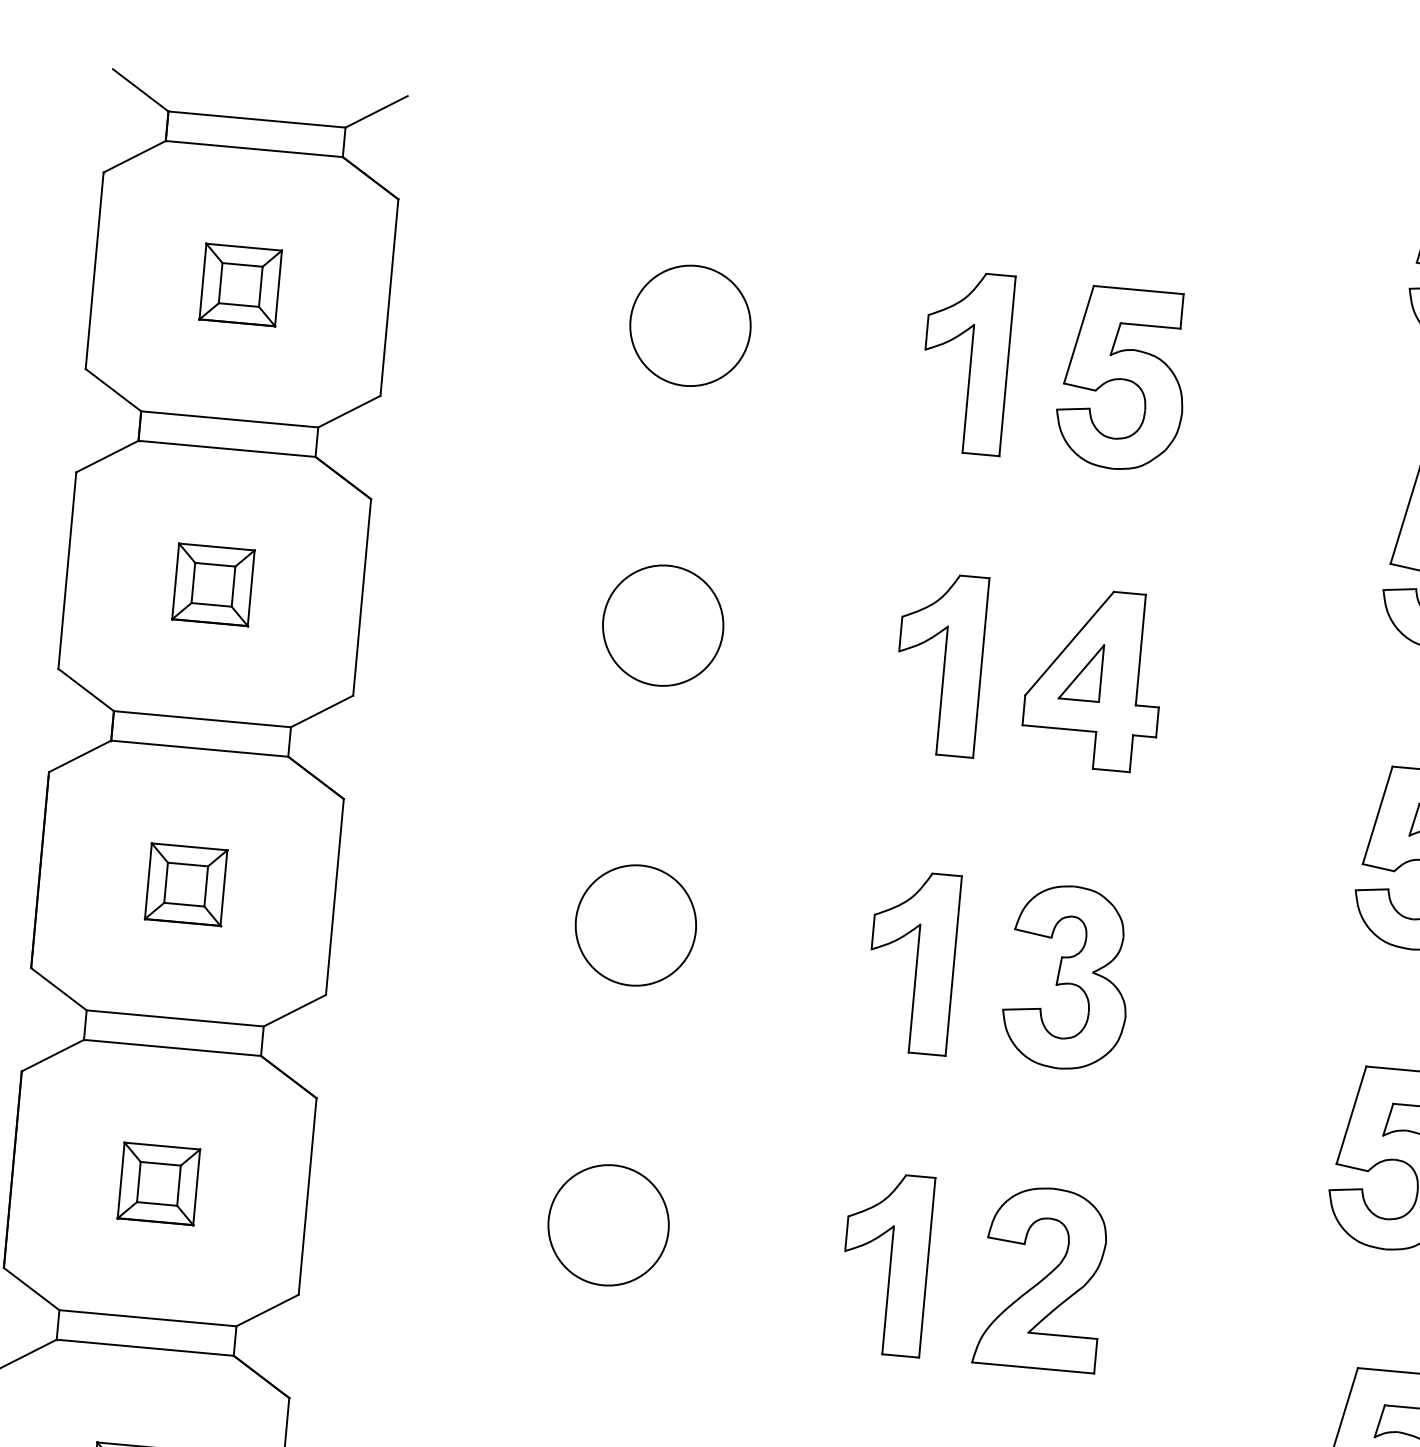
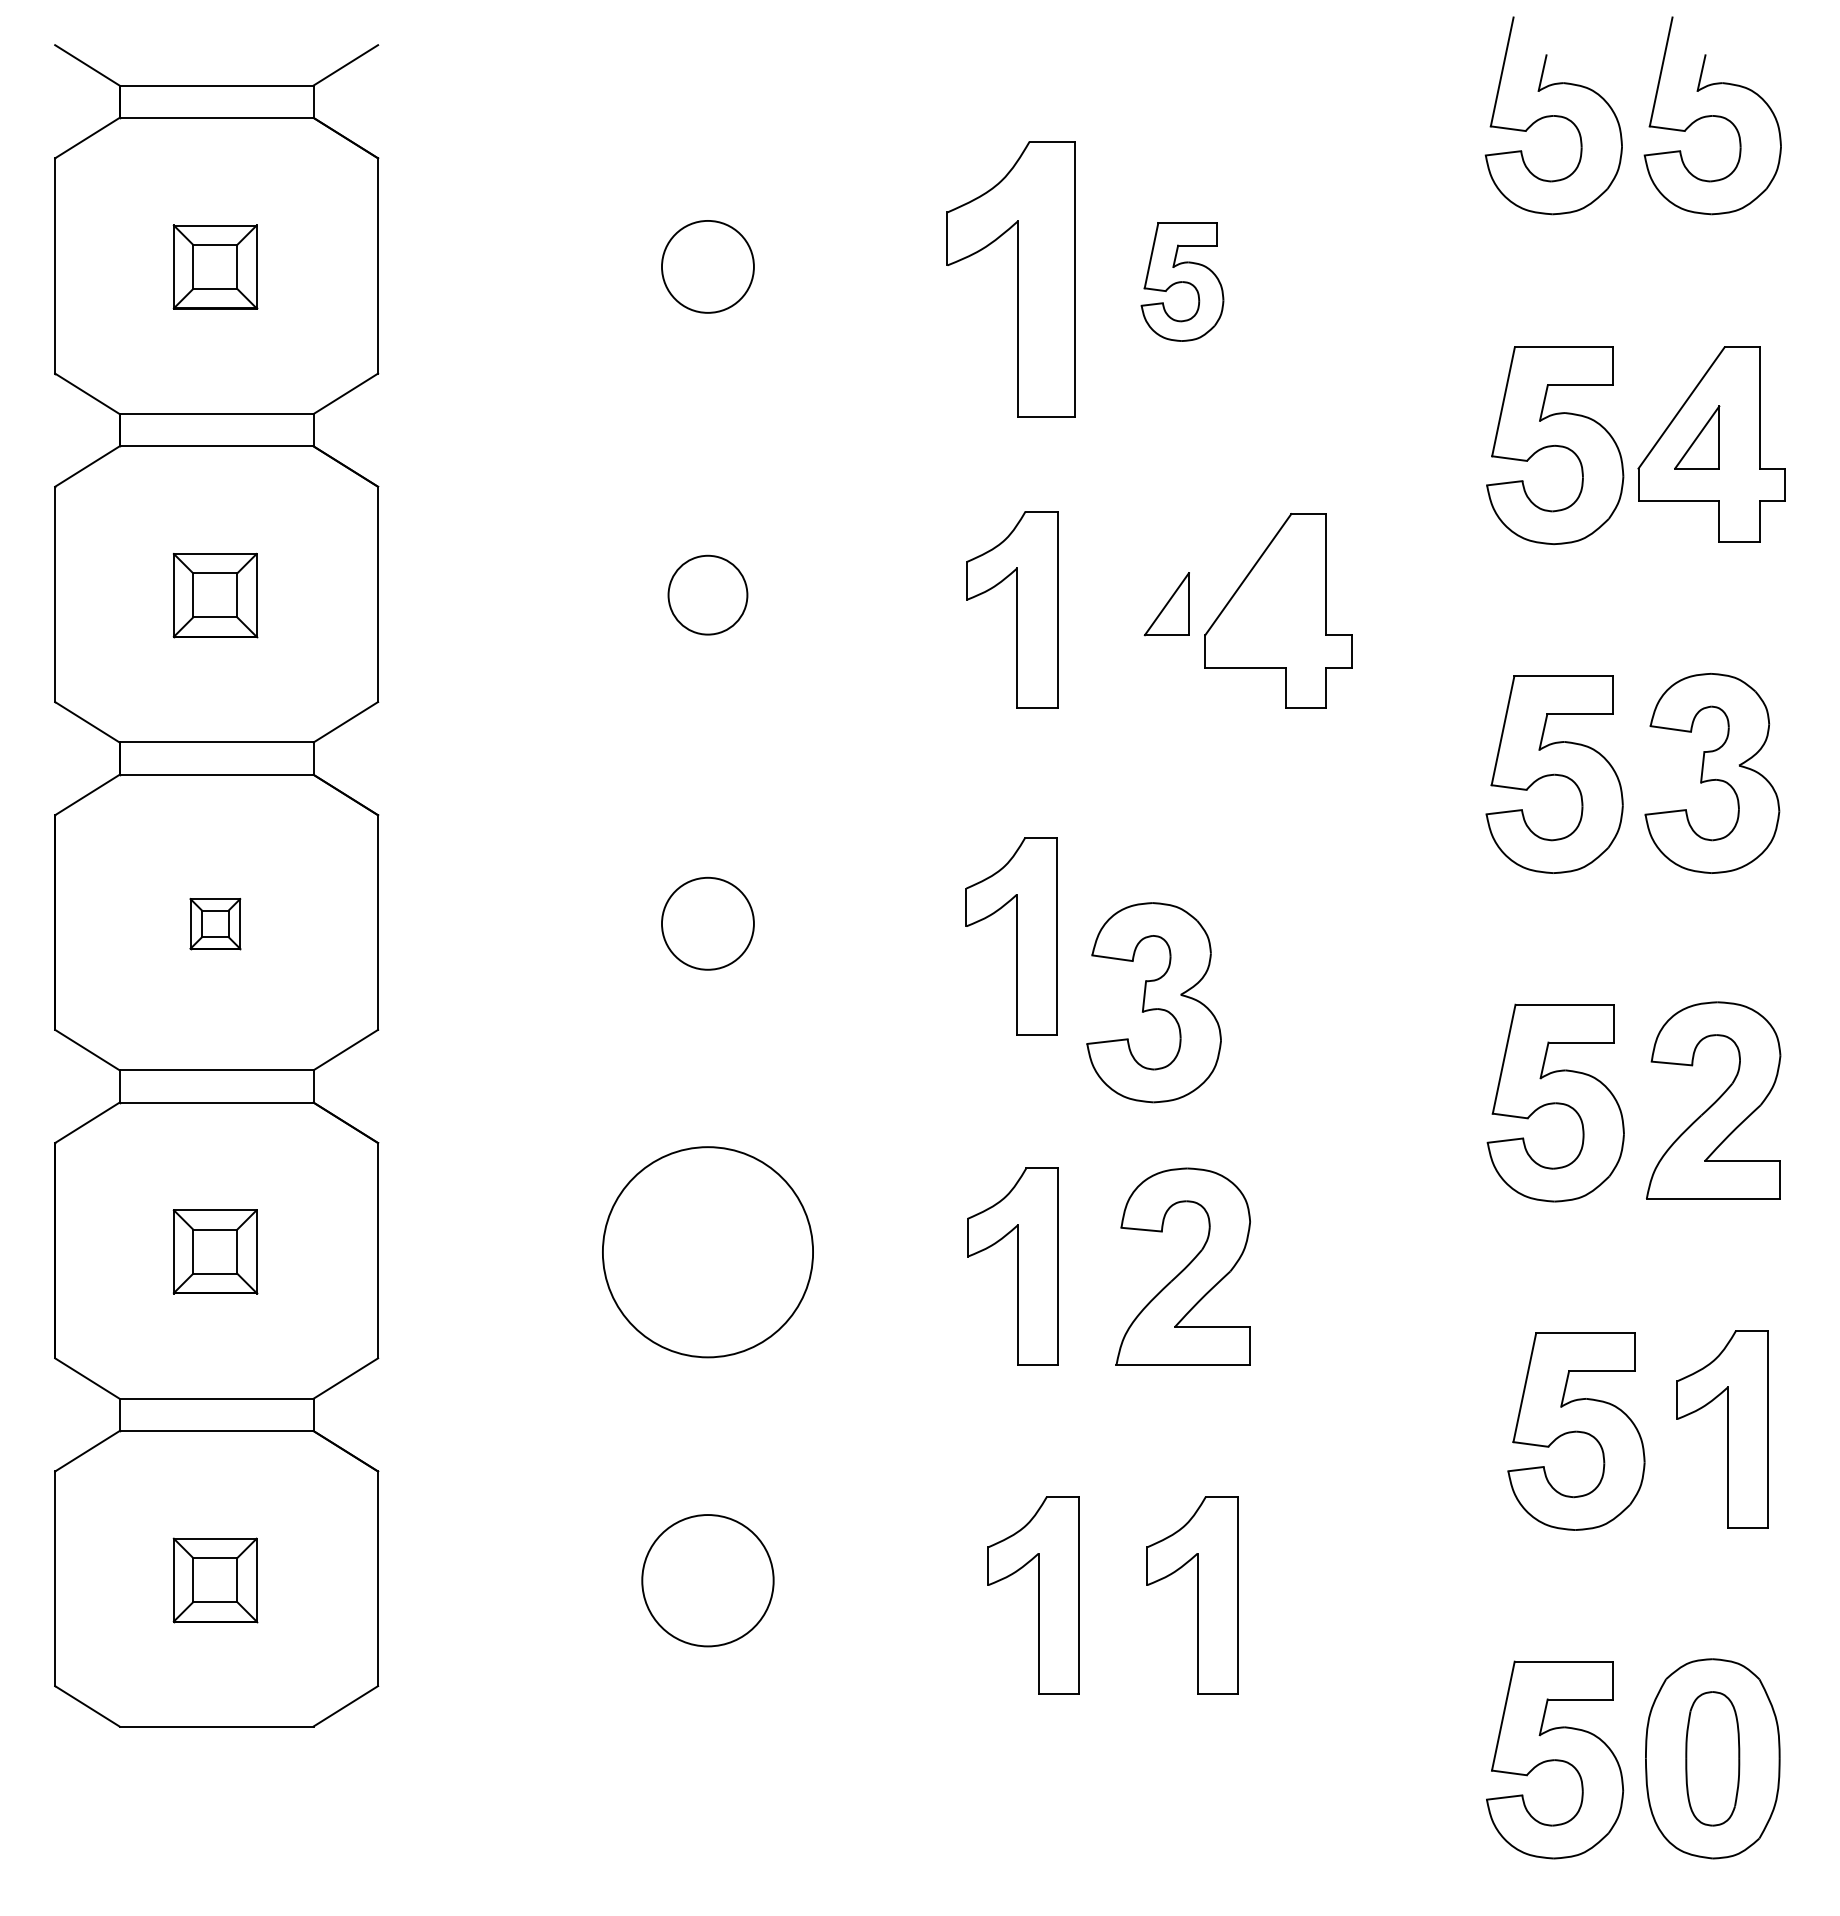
circle: (690, 325) -> (707, 266), size x0.7
part: (965, 362) -> (1010, 279), size x1.4
part: (1122, 378) -> (1182, 281), size x0.6
circle: (662, 624) -> (707, 594), size x0.6
part: (1094, 678) -> (1278, 610), moved
part: (186, 884) -> (215, 923), size x0.6
circle: (635, 925) -> (707, 923), size x0.7
part: (1067, 977) -> (1153, 1002), moved
circle: (608, 1224) -> (707, 1251), size x1.6

